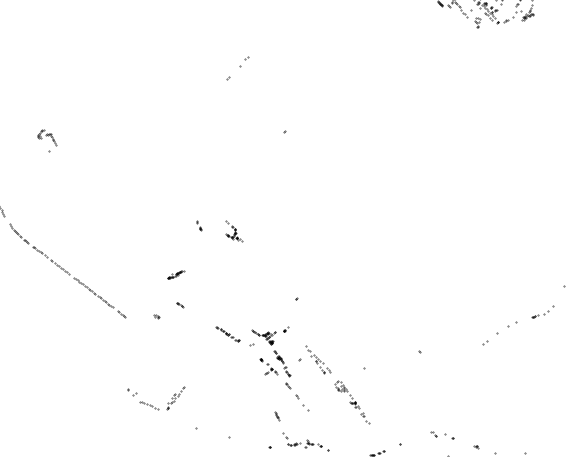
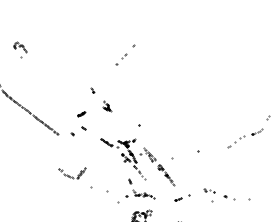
part: (238, 68) -> (121, 59), moved
part: (48, 139) -> (20, 49), size x1.43
part: (234, 232) -> (107, 106), moved

